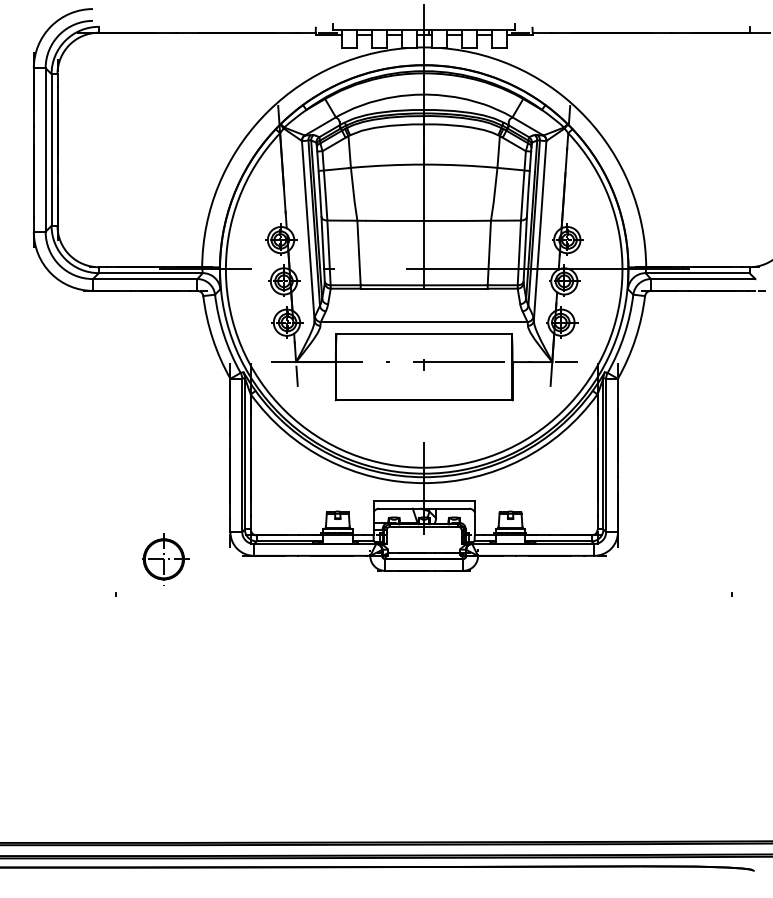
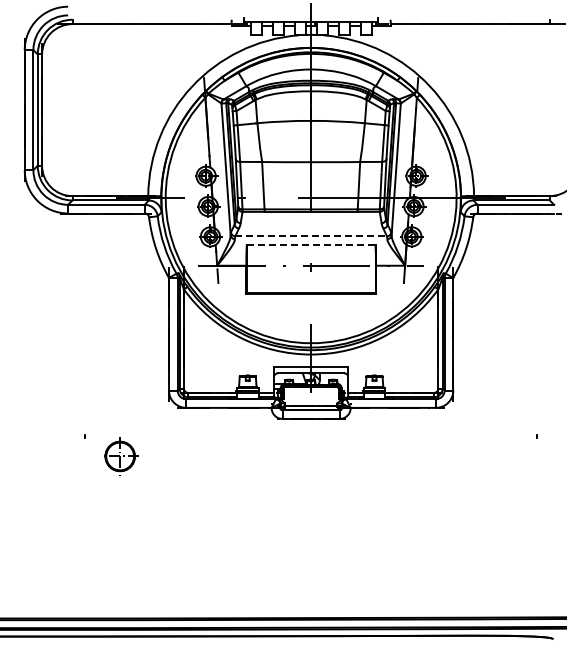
line: (424, 322) -> (311, 236), solid -> dashed
line: (424, 333) -> (311, 244), solid -> dashed
part: (165, 559) -> (121, 456), moved

